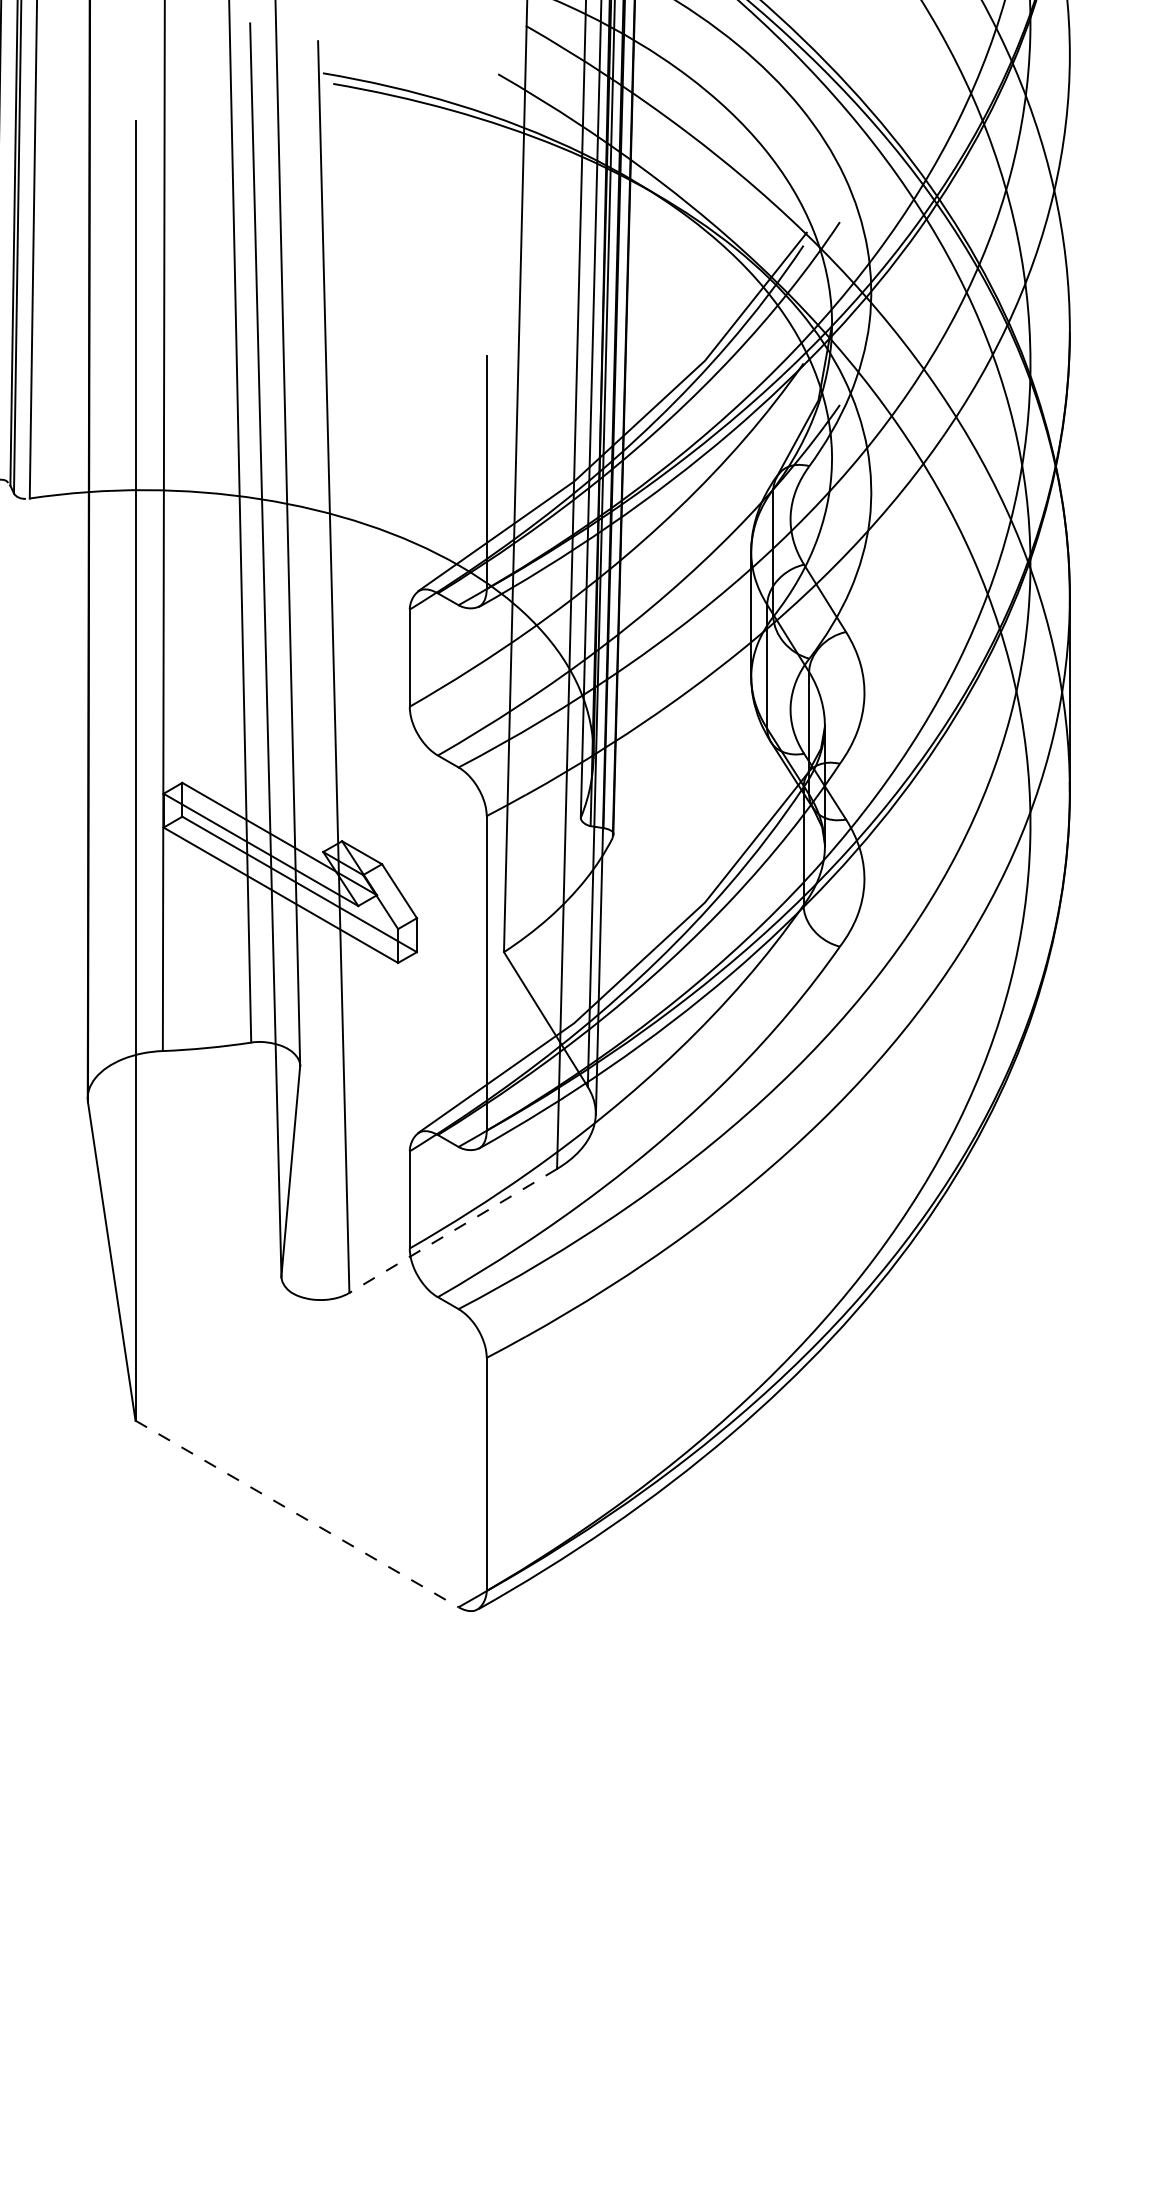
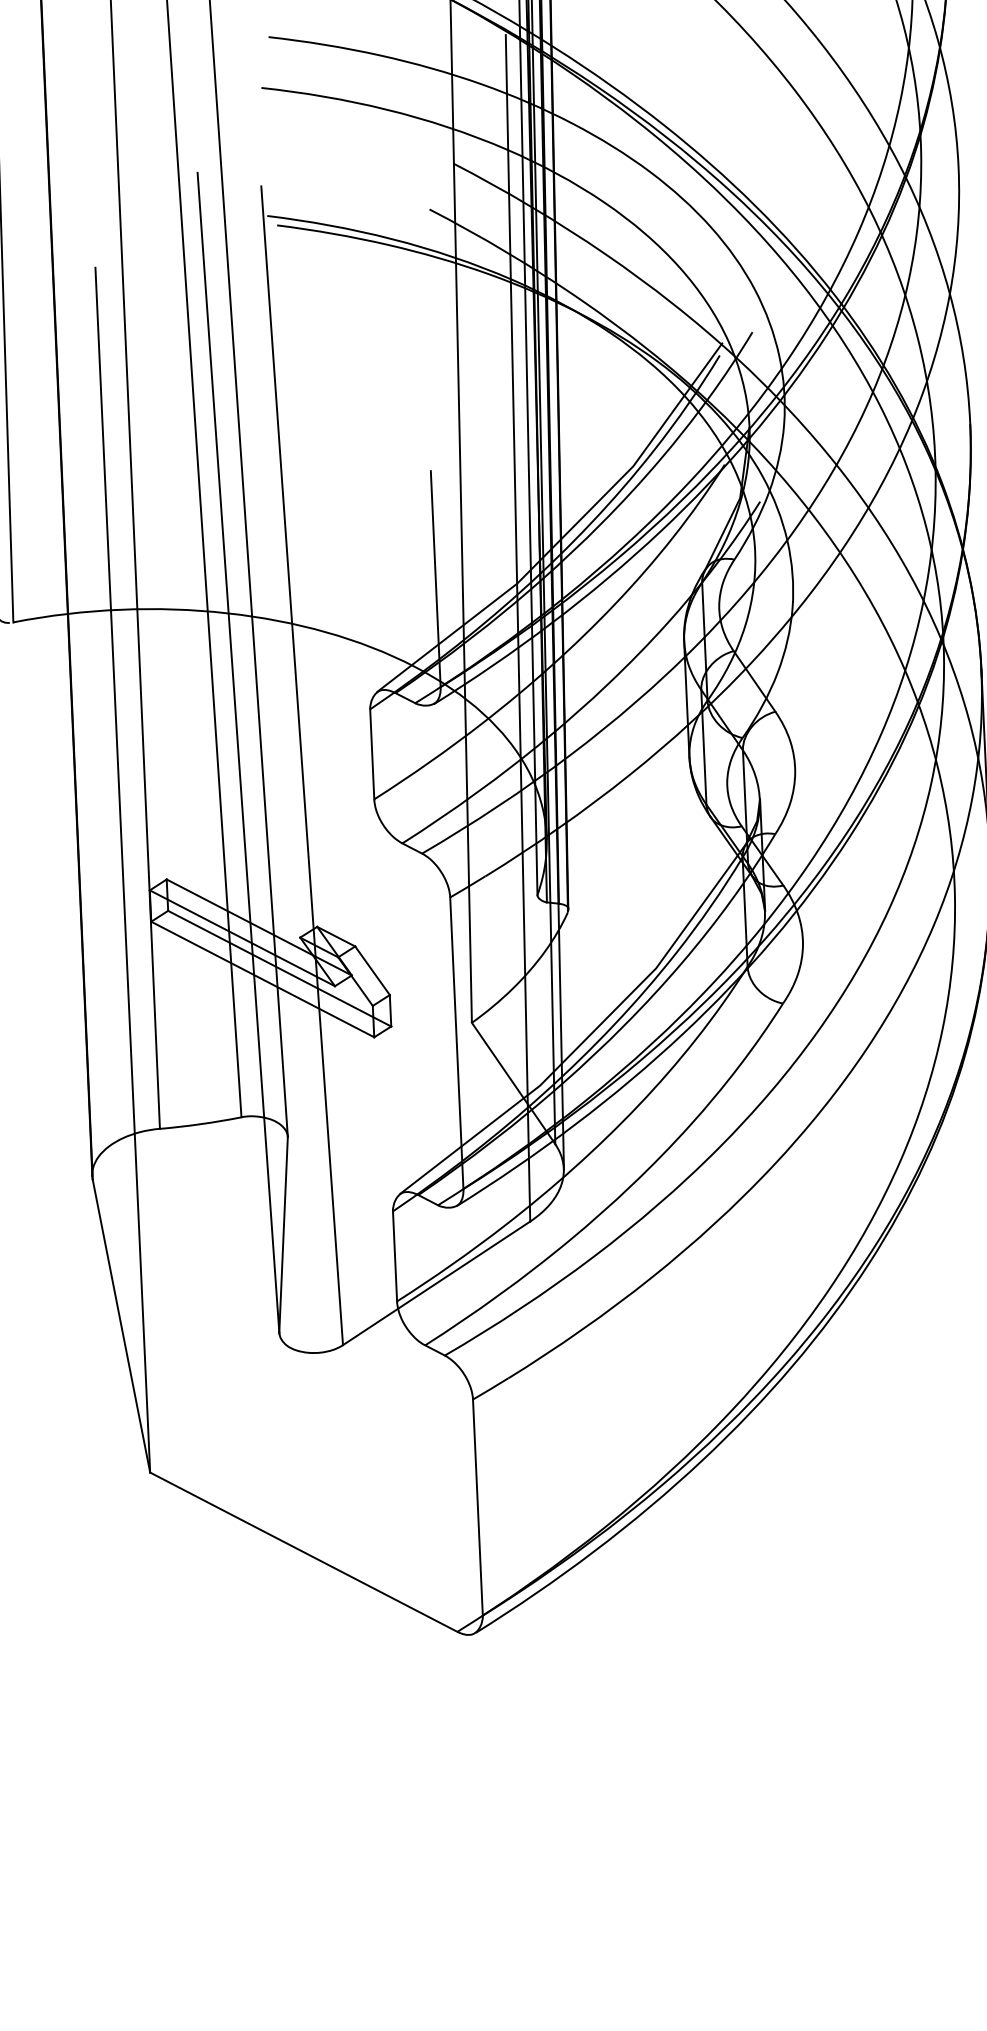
line: (453, 1230) -> (436, 1282), dashed -> solid
line: (297, 1513) -> (304, 1551), dashed -> solid

